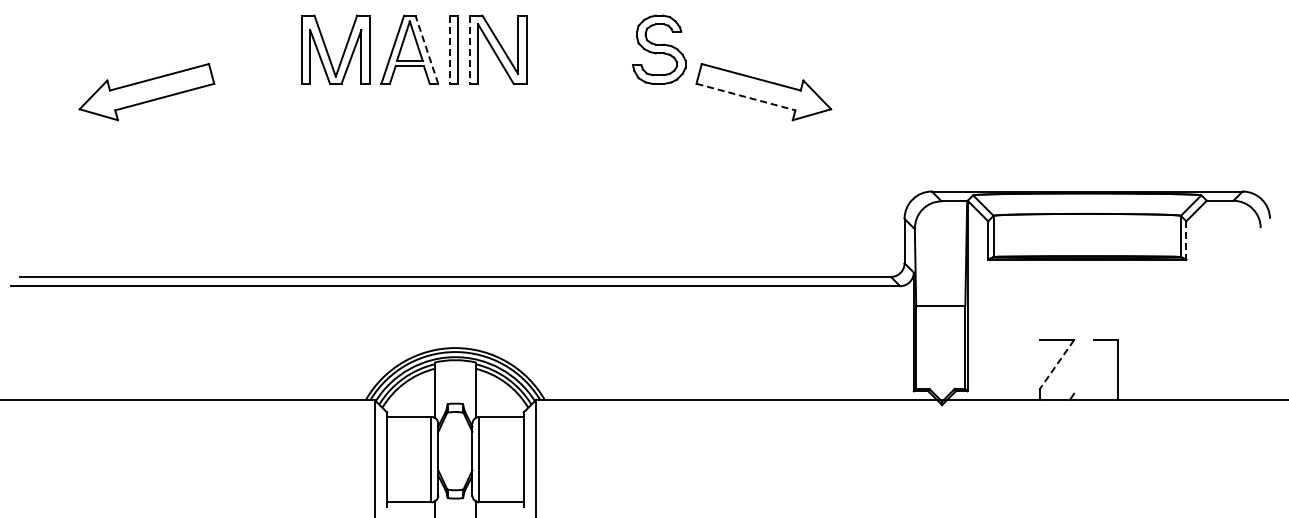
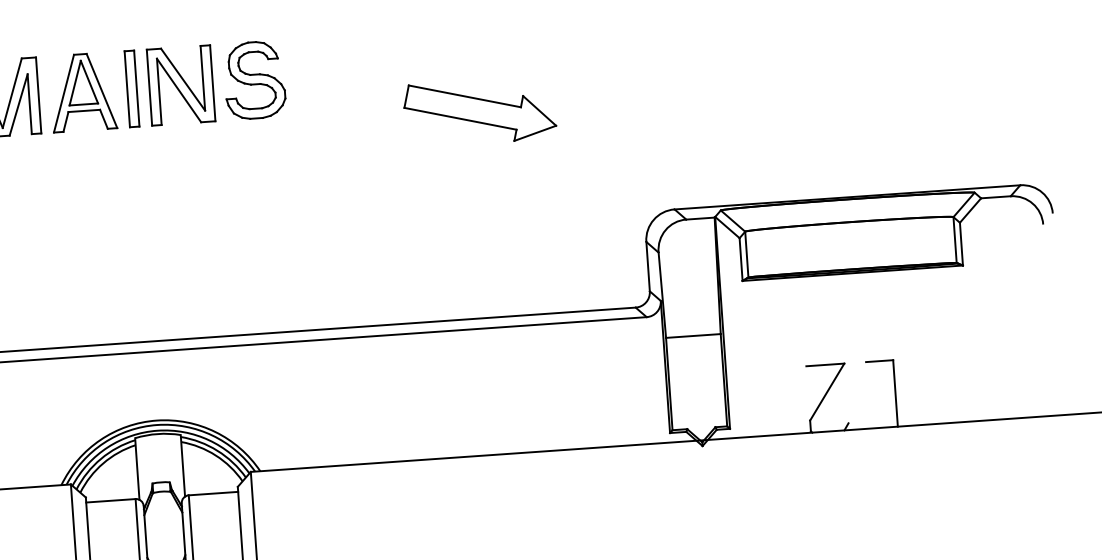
line: (426, 49) -> (101, 90), dashed -> solid
part: (659, 49) -> (254, 80), moved
line: (449, 50) -> (127, 90), dashed -> solid
line: (469, 50) -> (149, 88), dashed -> solid
line: (746, 97) -> (461, 119), dashed -> solid
line: (1186, 241) -> (961, 245), dashed -> solid
line: (1057, 364) -> (827, 392), dashed -> solid

